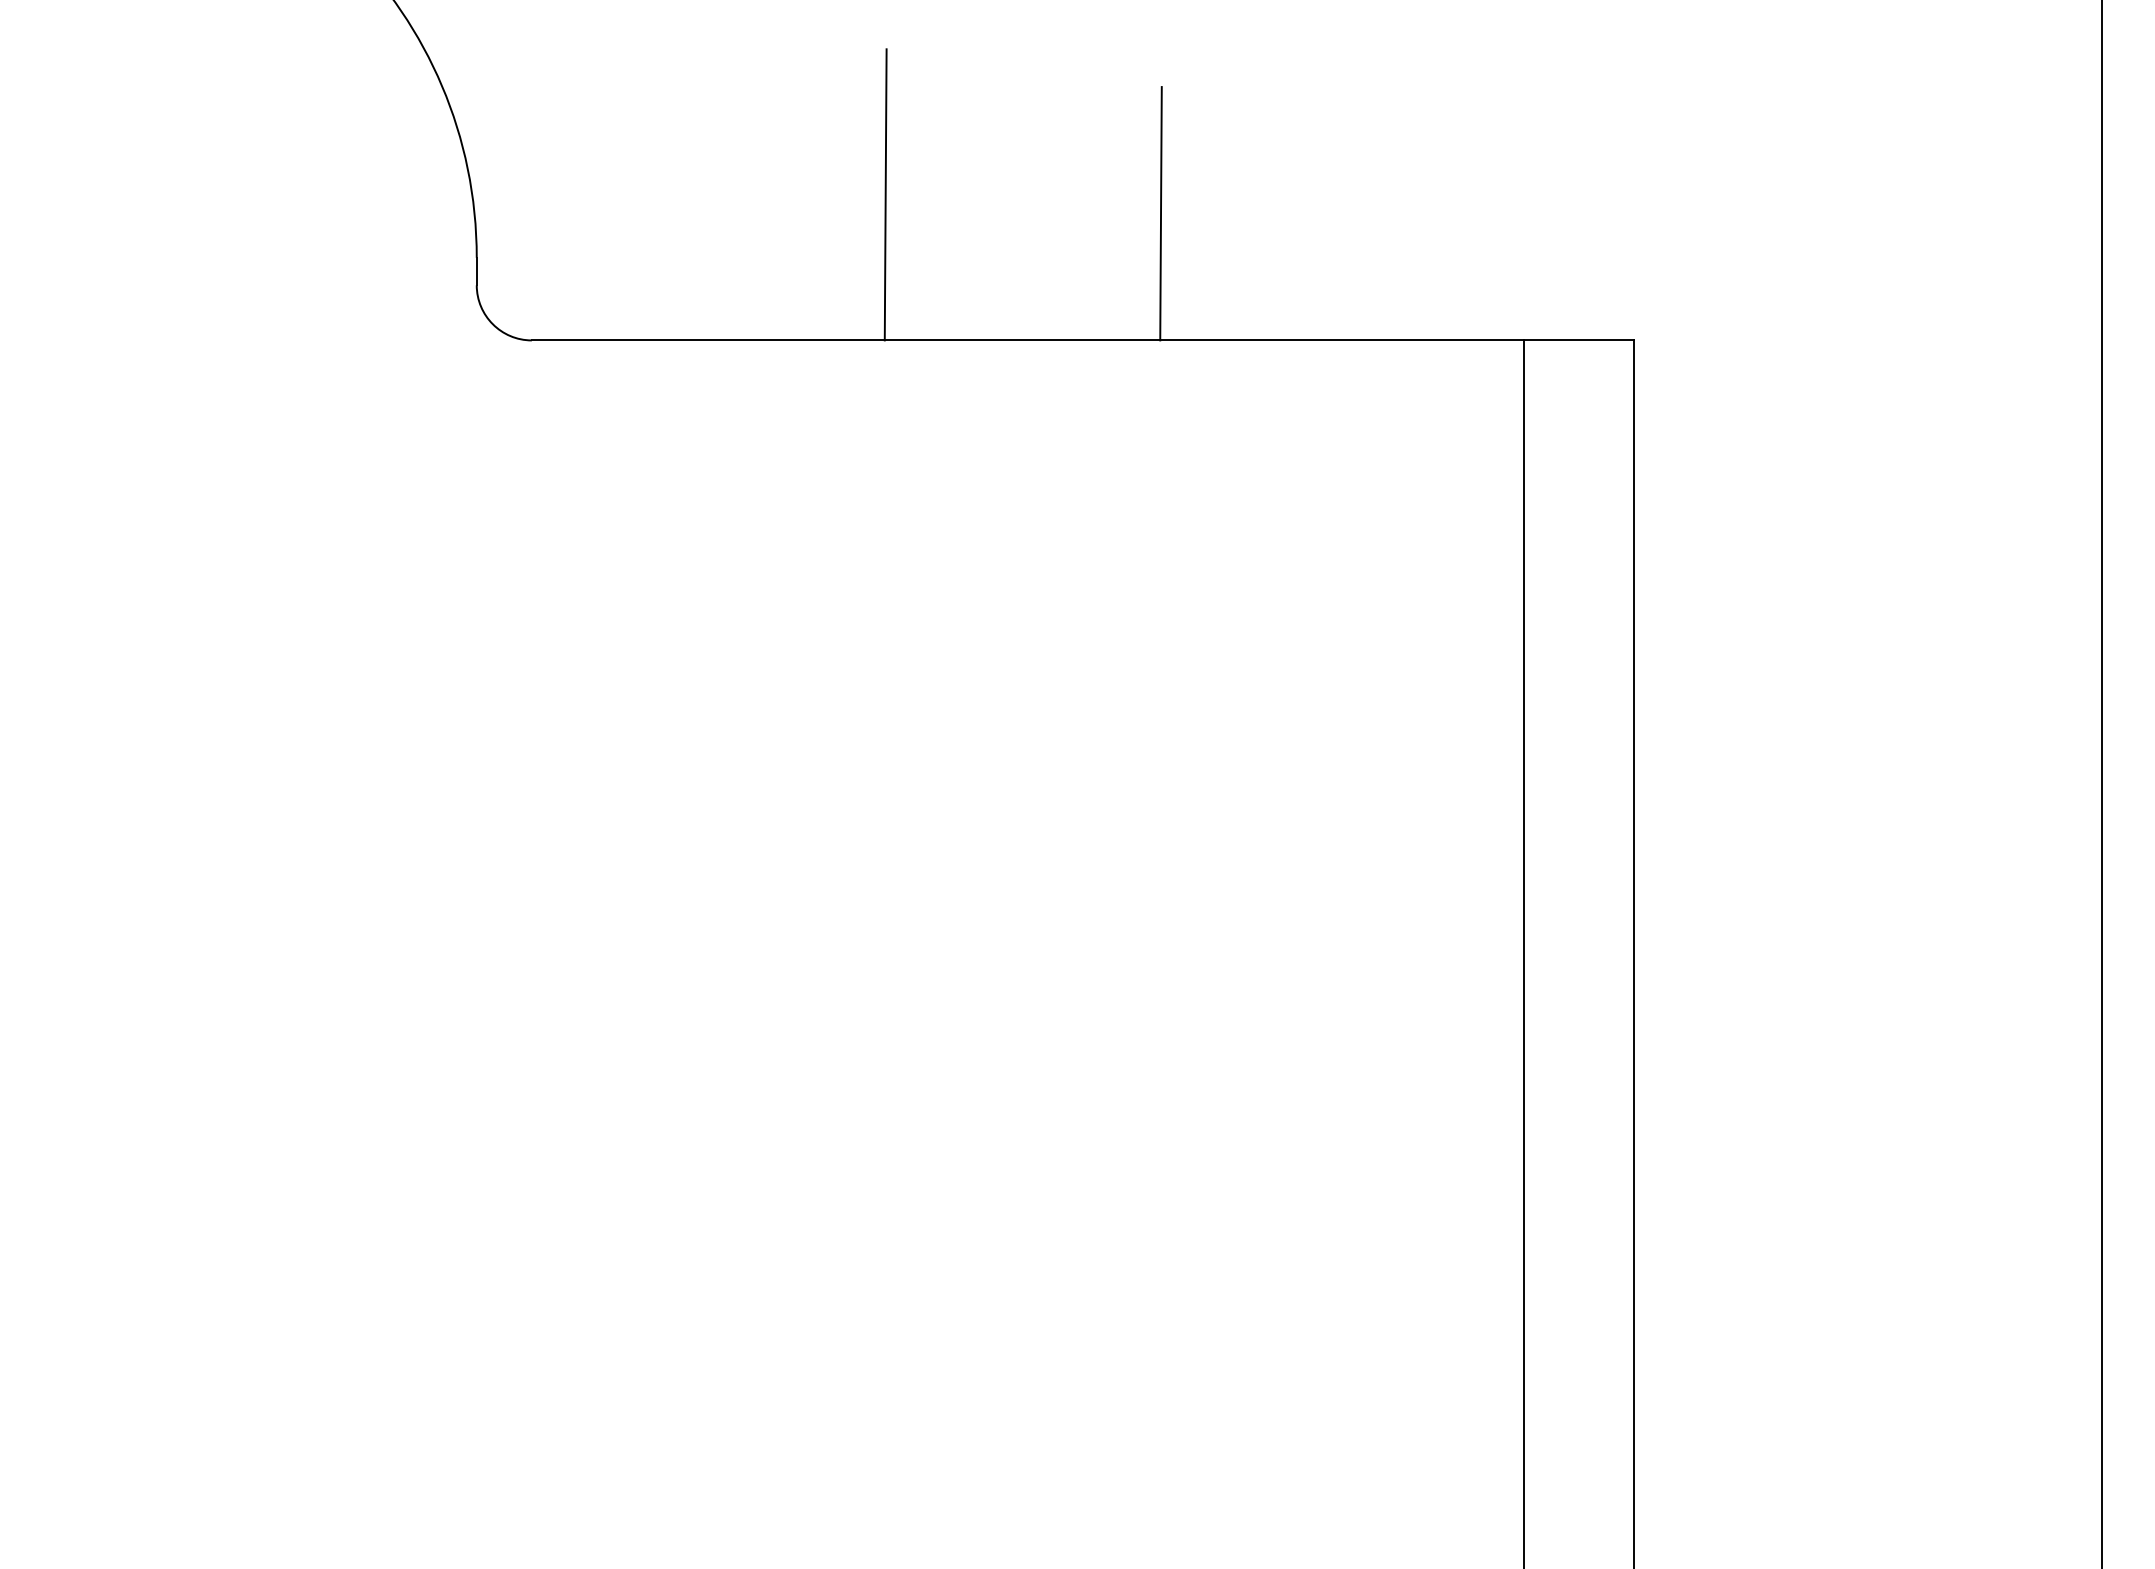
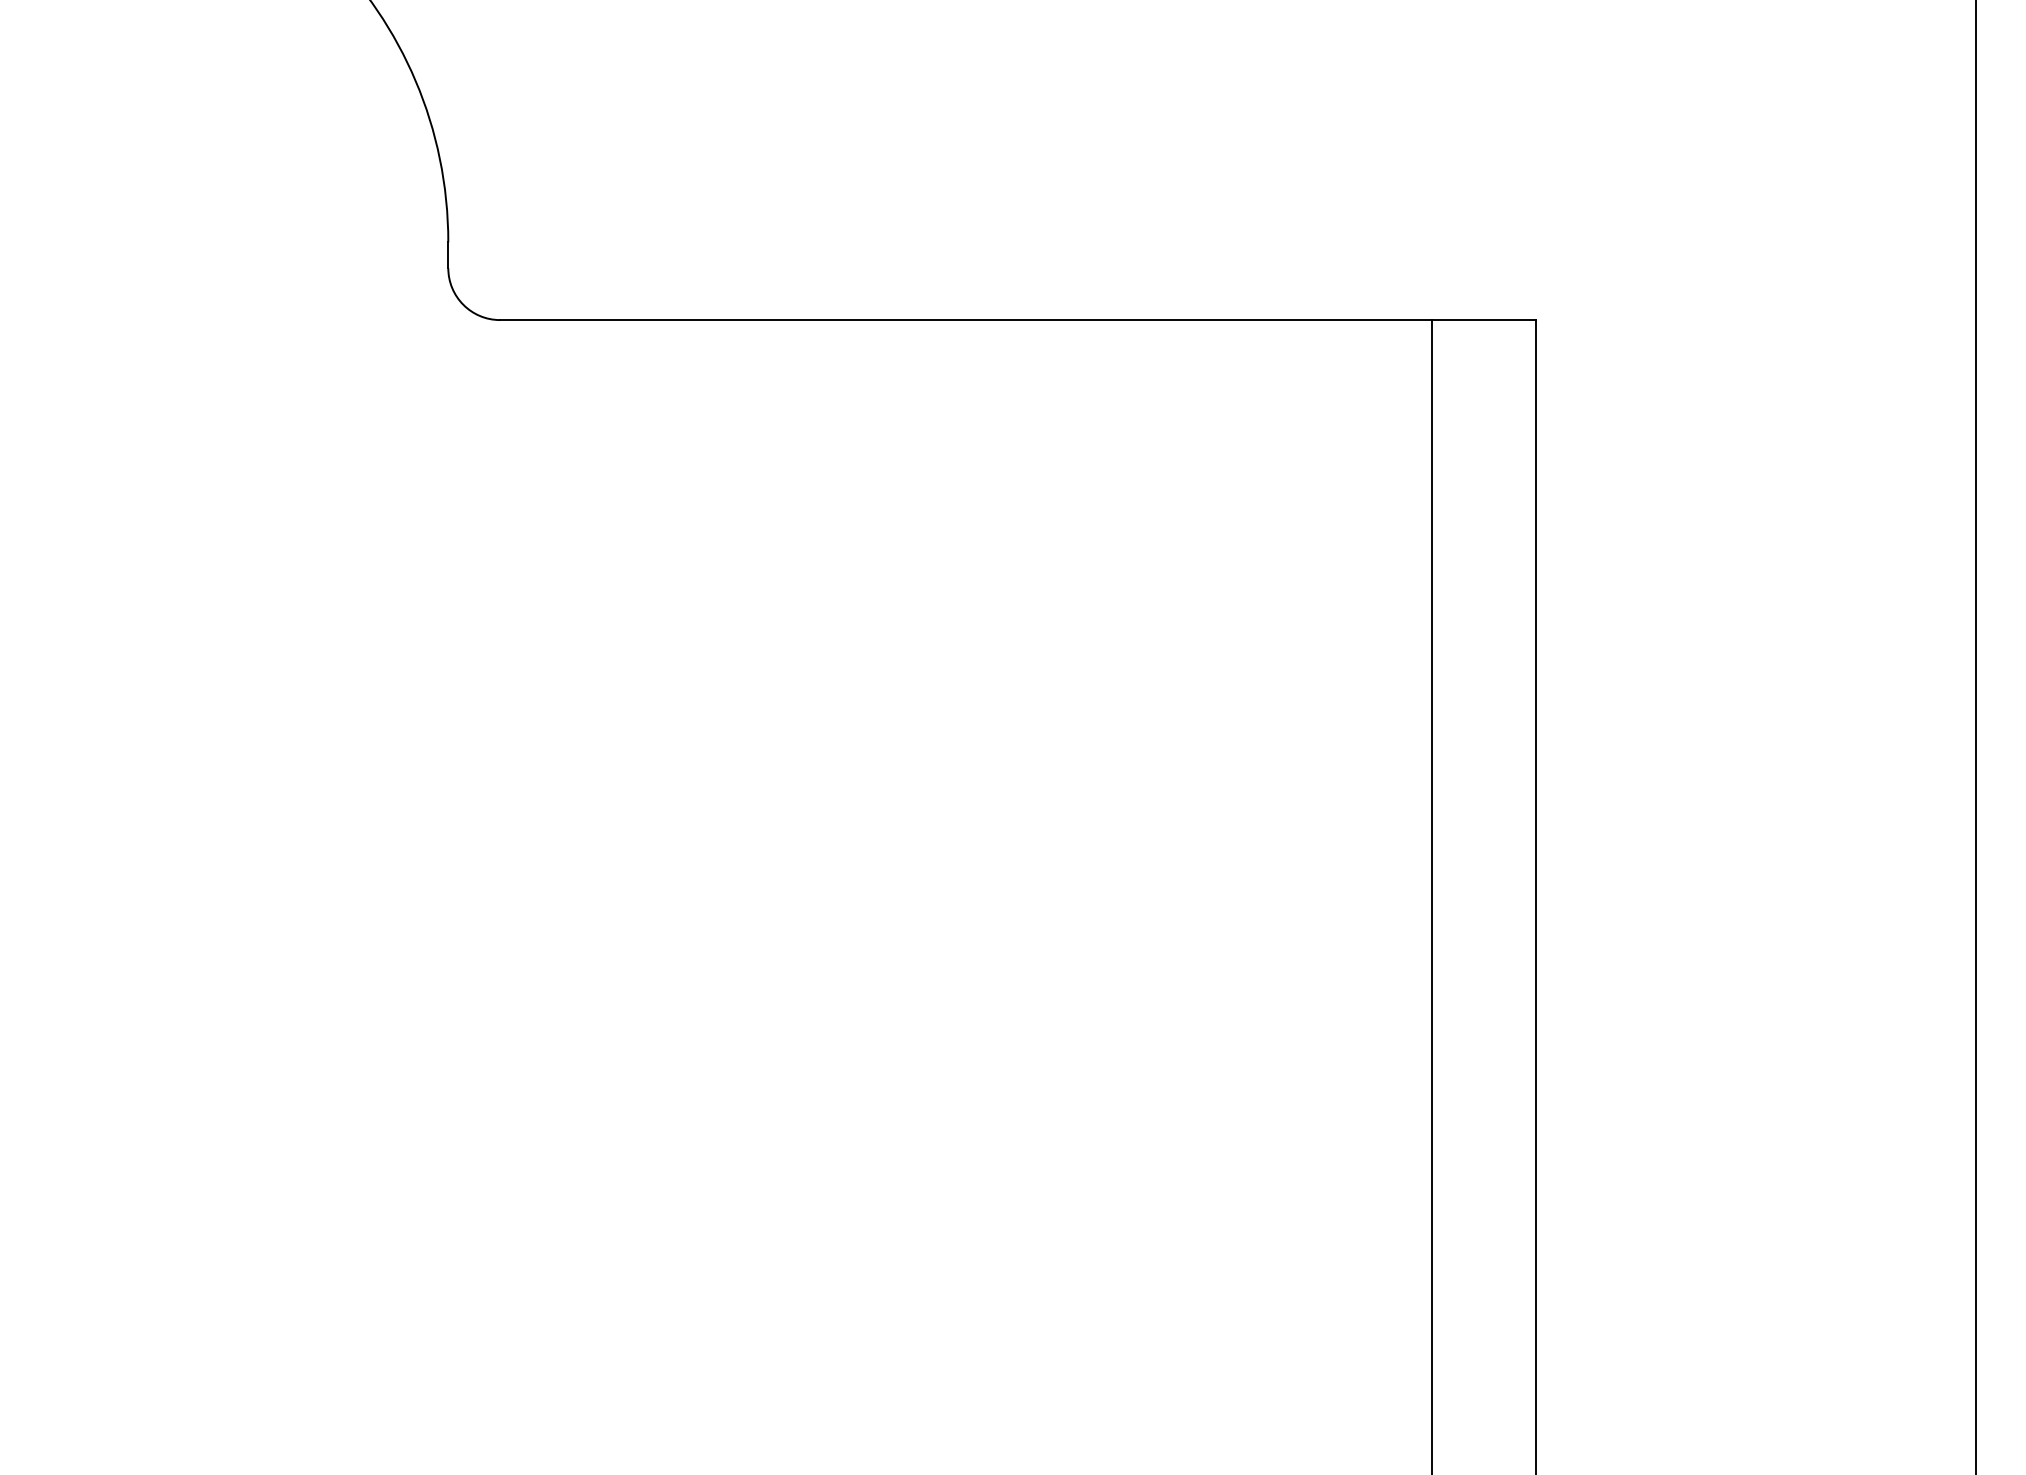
line: (885, 194) -> (832, 182), removed
line: (1160, 213) -> (1091, 200), removed

